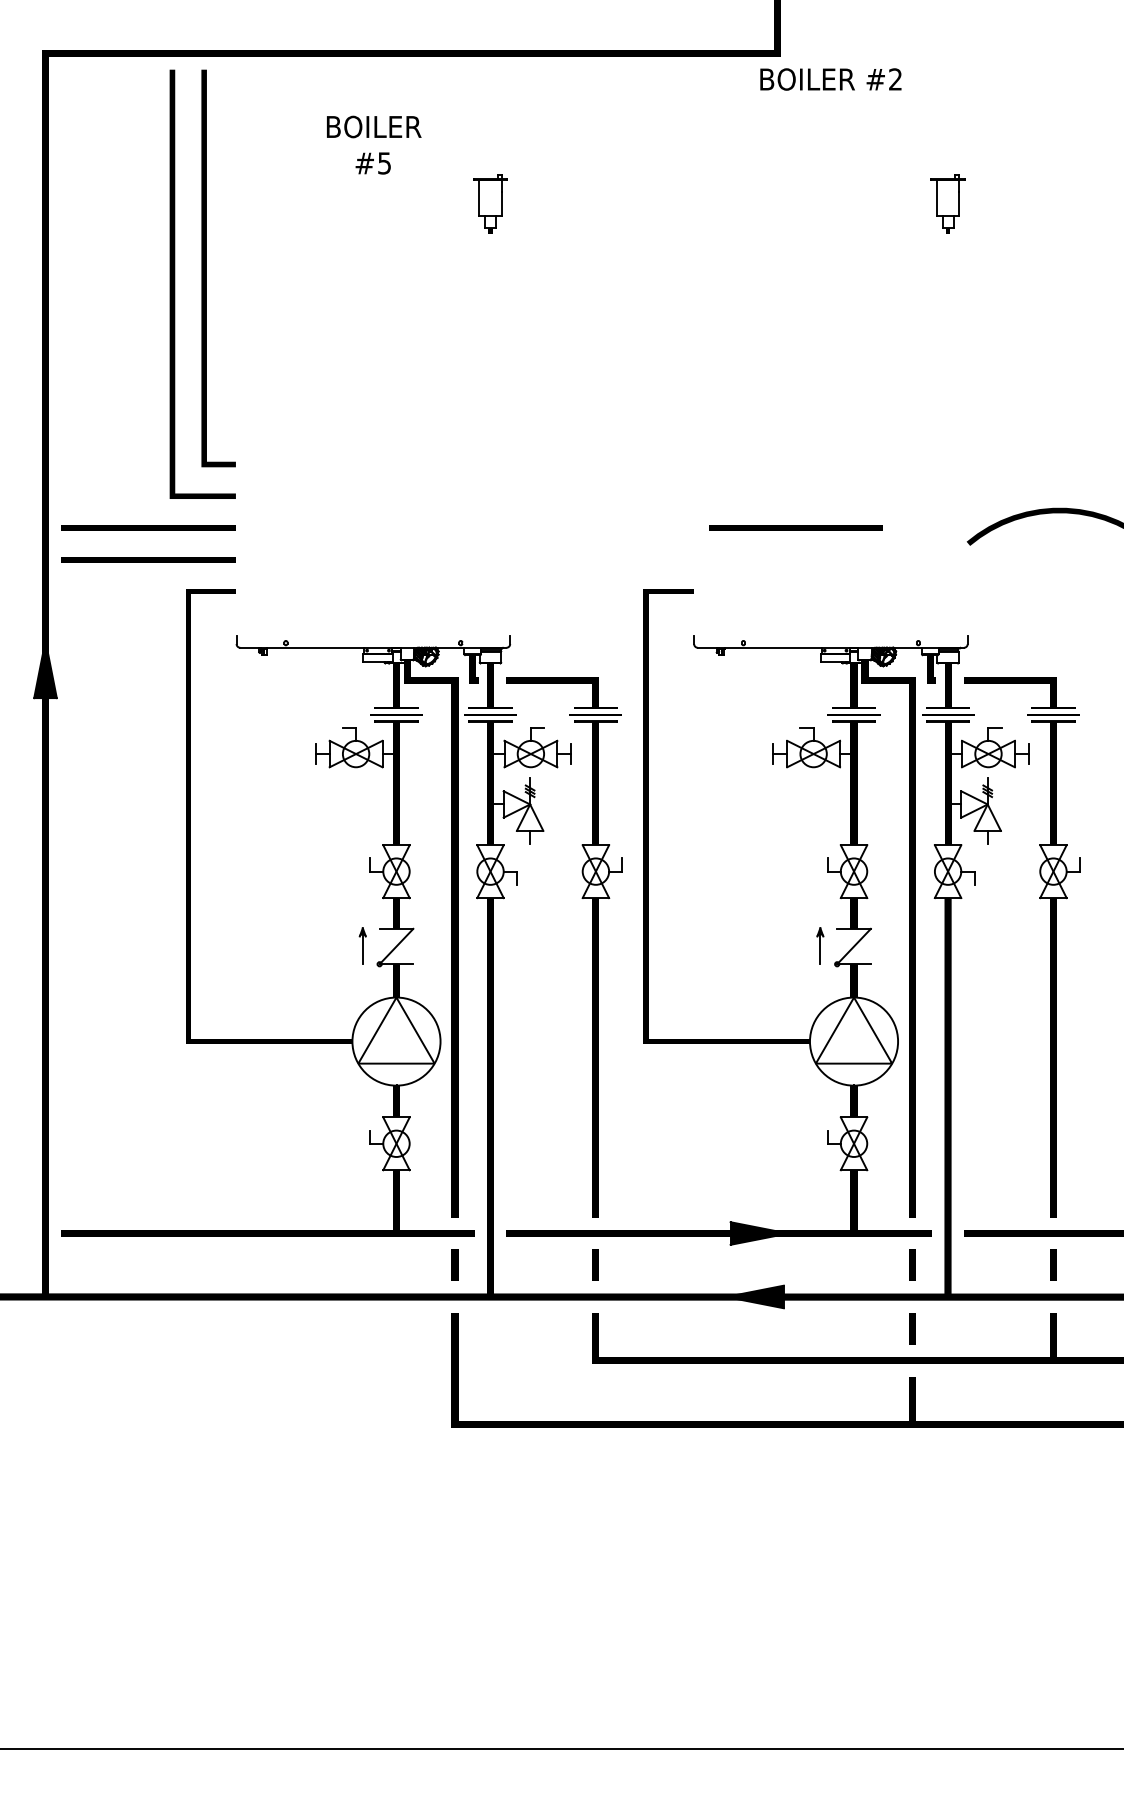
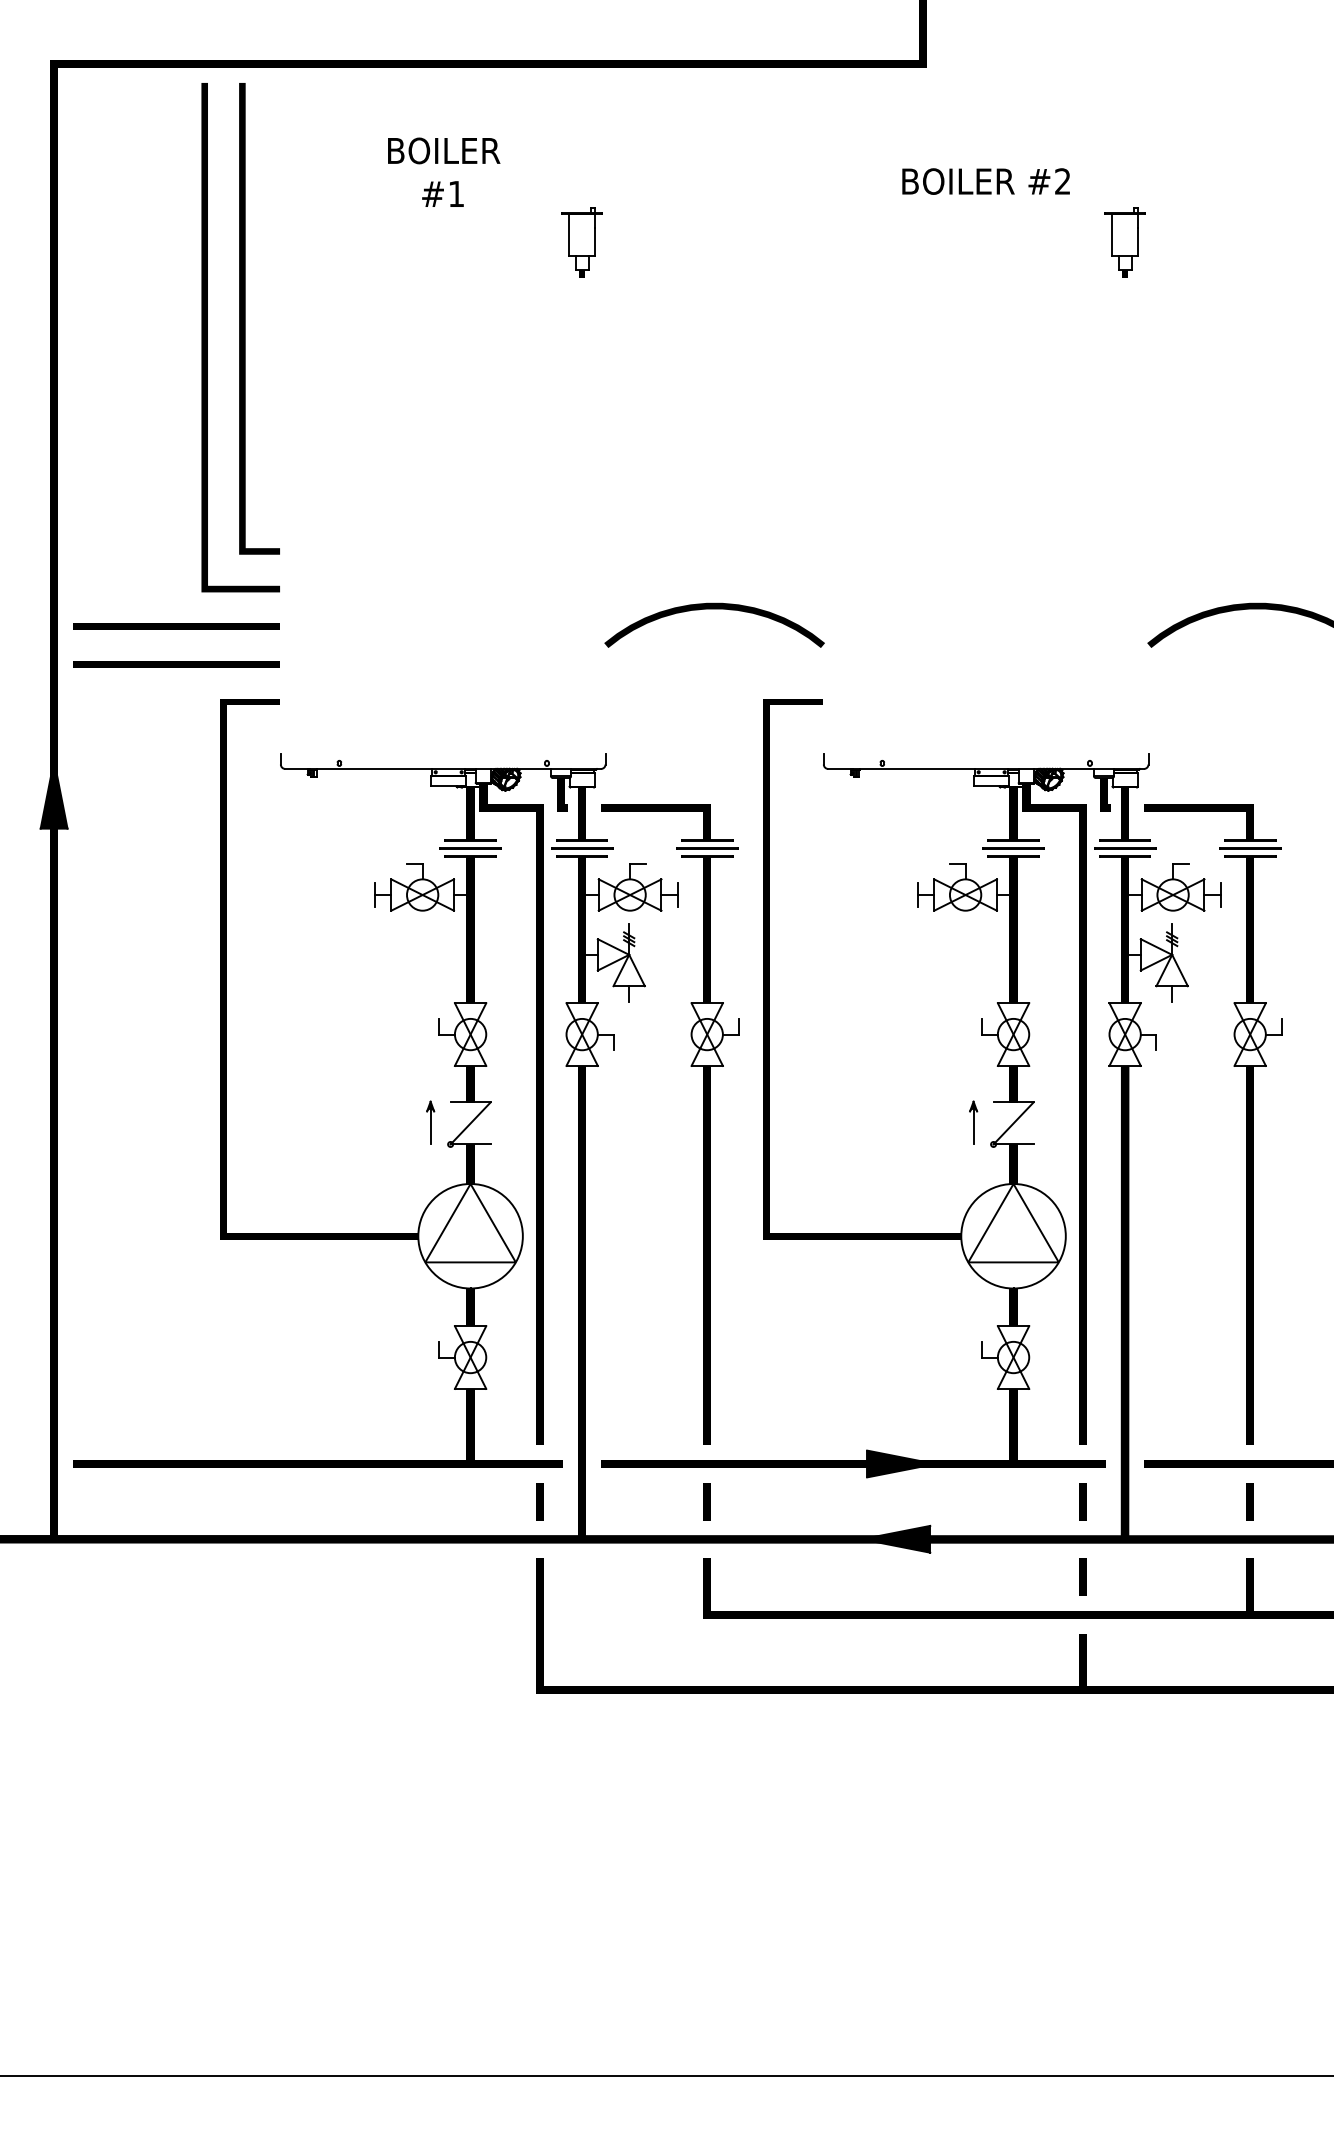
text: (830, 79) -> (985, 181), moved
text: (383, 163) -> (455, 194), #5 -> #1
curve: (602, 513) -> (714, 609), added
line: (795, 527) -> (944, 626), removed

